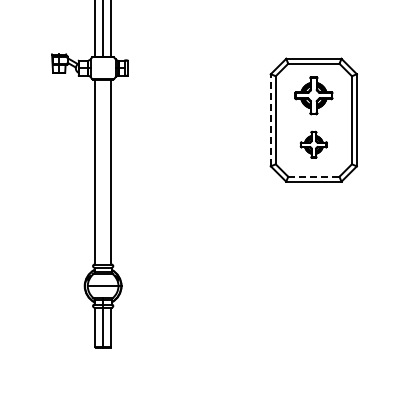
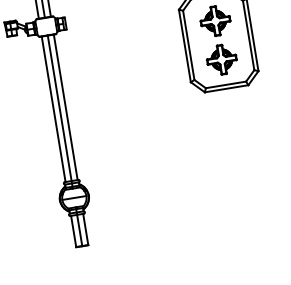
line: (270, 119) -> (184, 45), dashed -> solid
part: (313, 144) -> (221, 59), size x1.43
line: (103, 176) -> (60, 111), added
line: (313, 176) -> (225, 84), dashed -> solid

